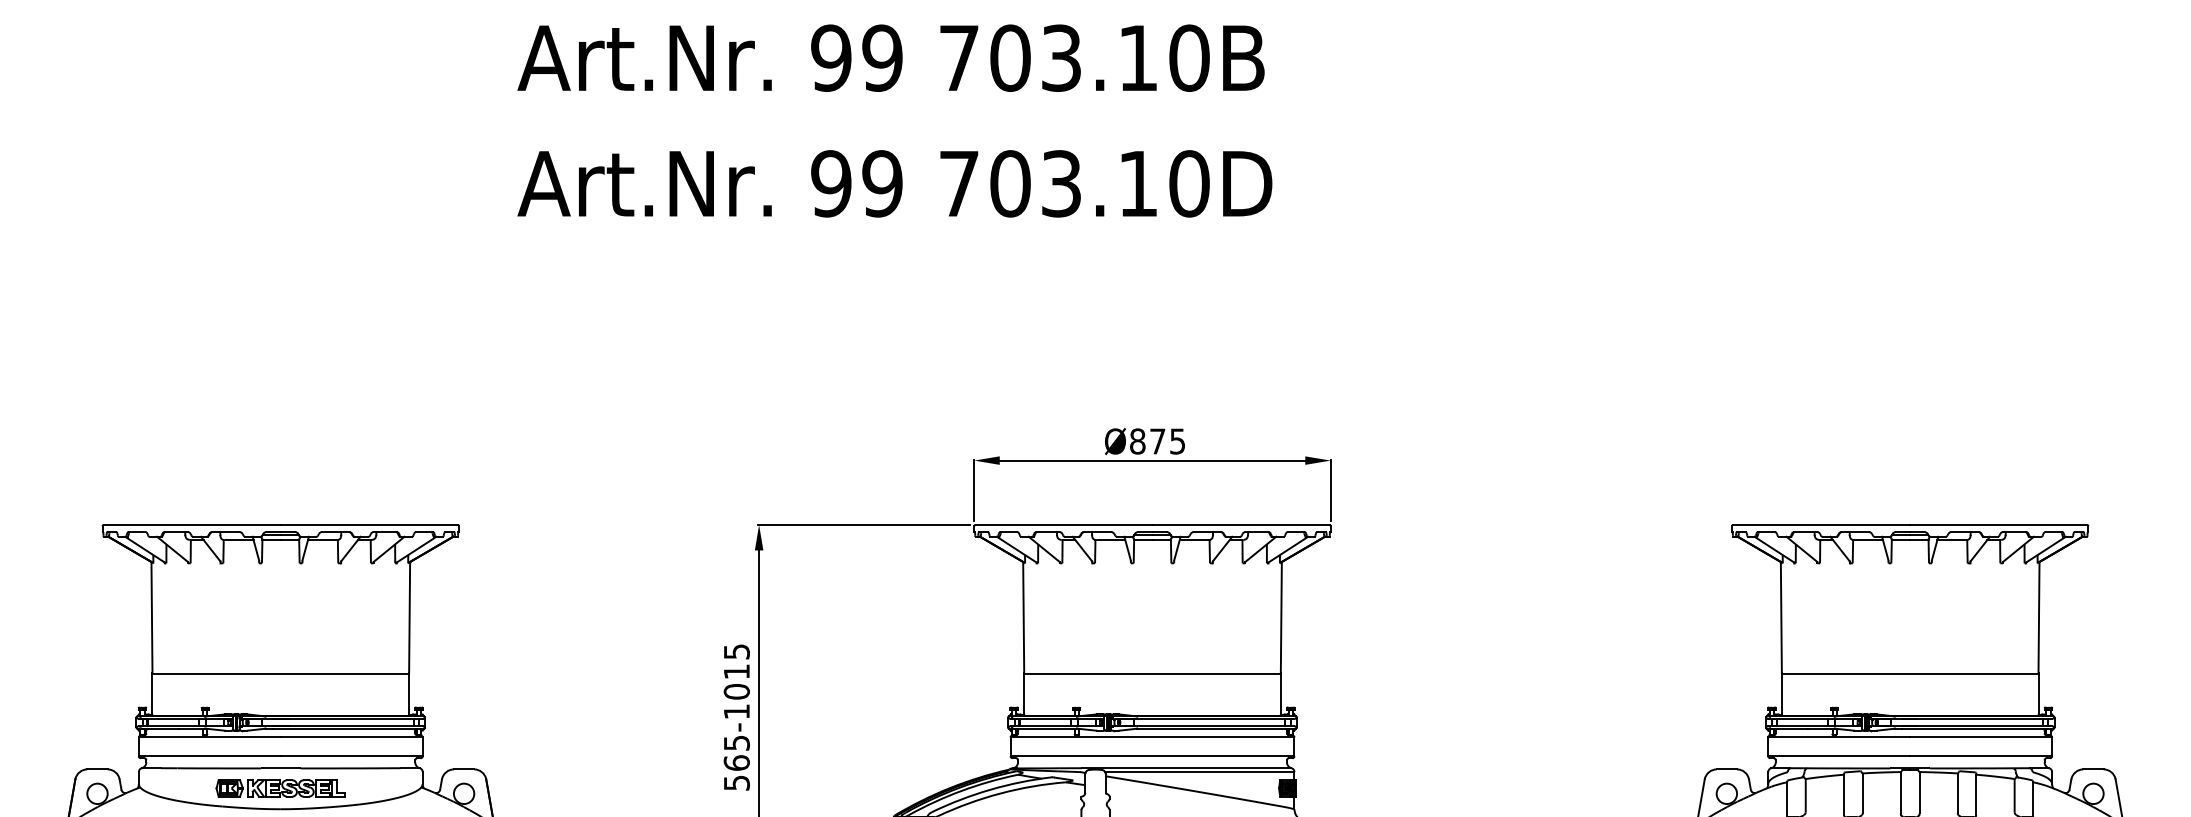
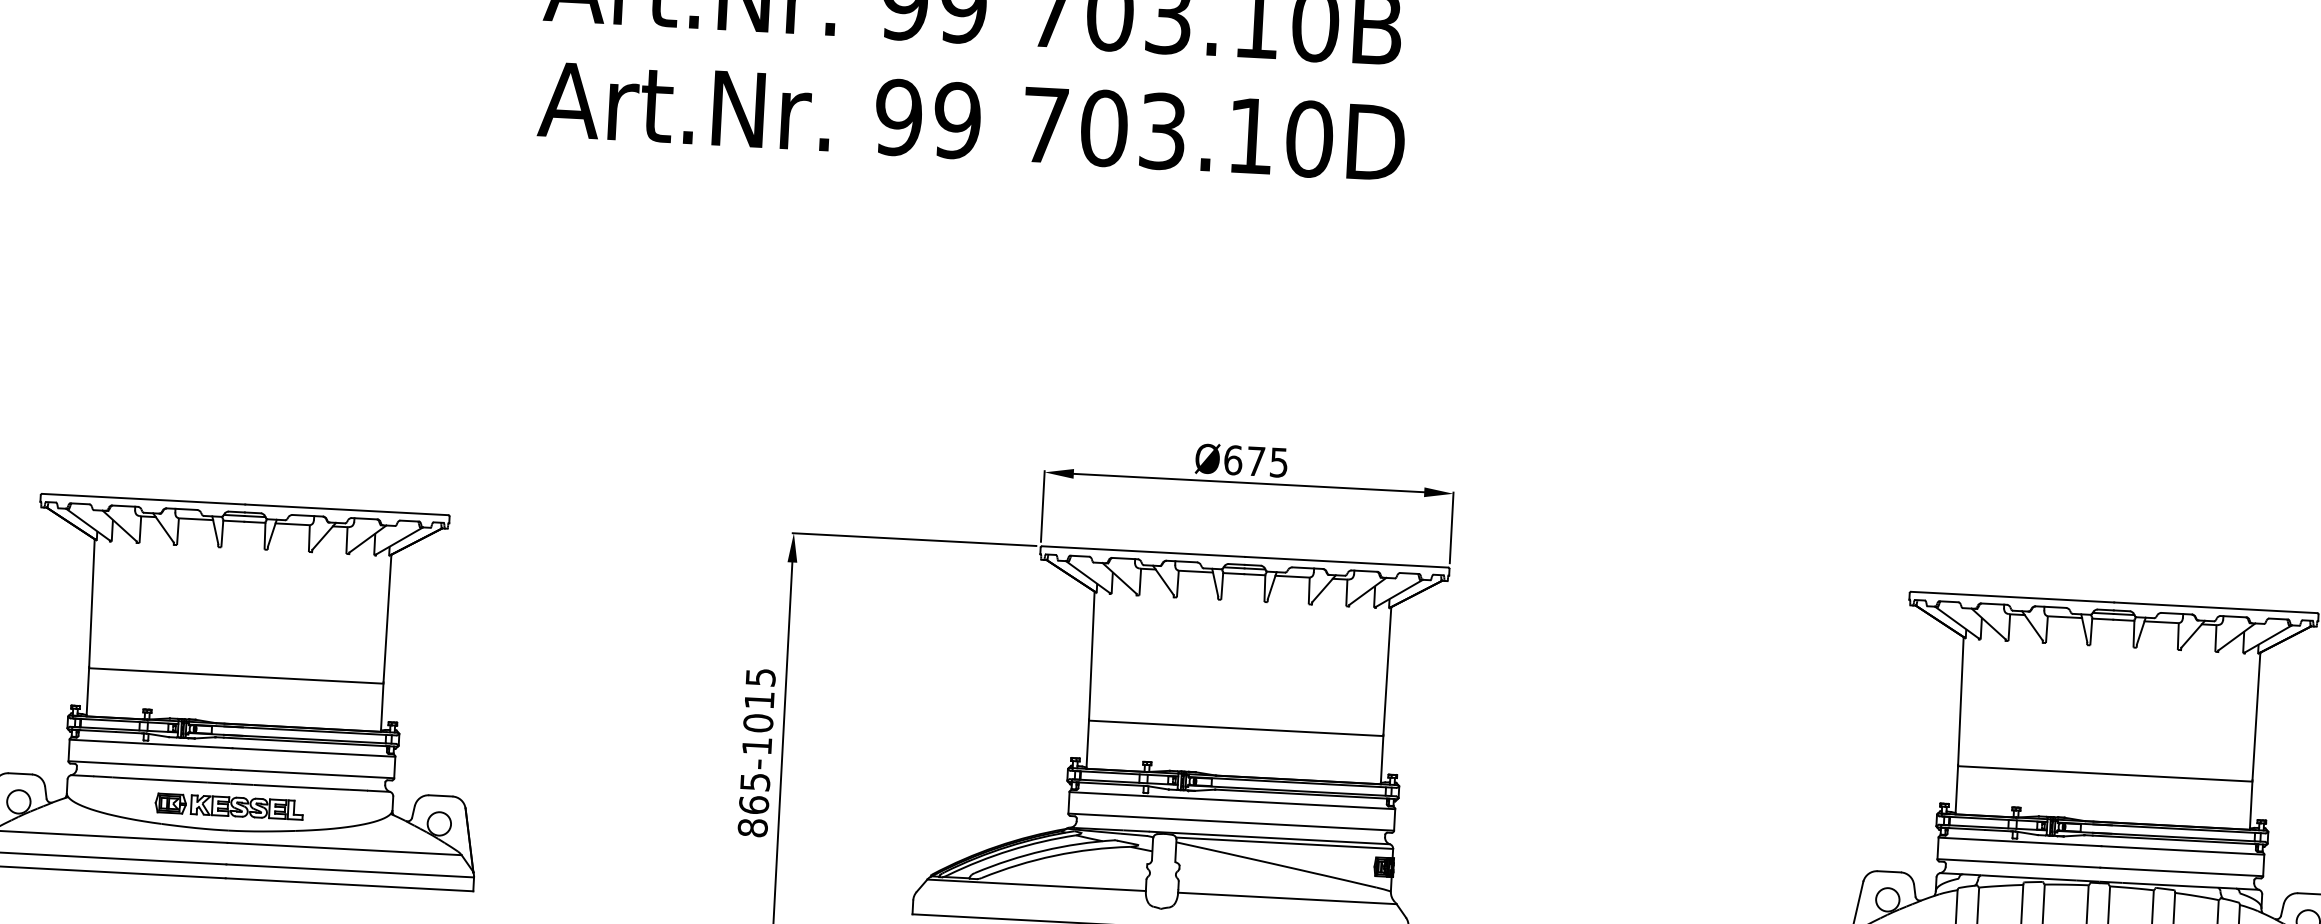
text: (894, 183) -> (971, 121), moved
text: (1137, 441) -> (1232, 460), Ø875 -> Ø675
text: (736, 782) -> (752, 827), 565-1015 -> 865-1015

